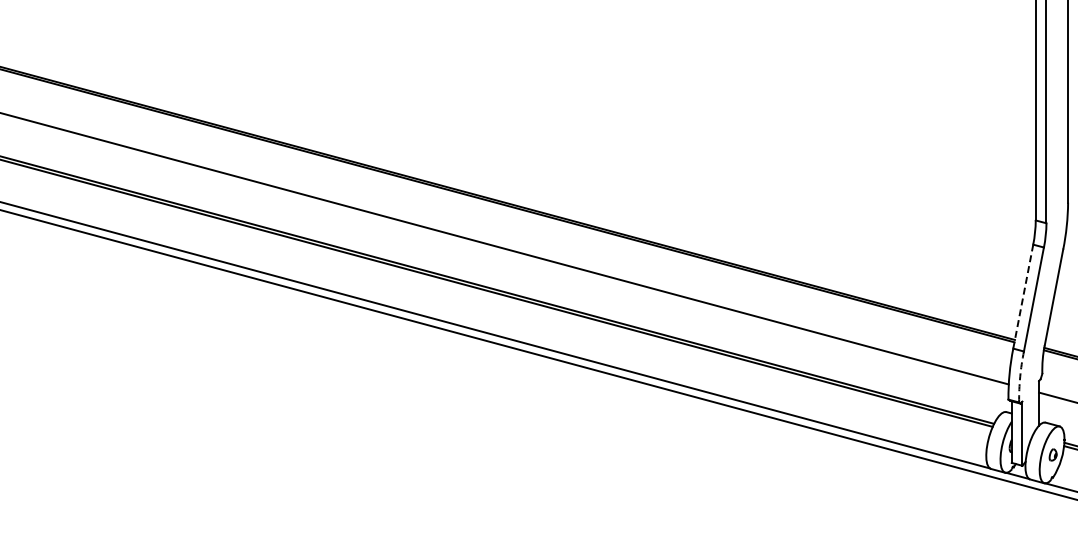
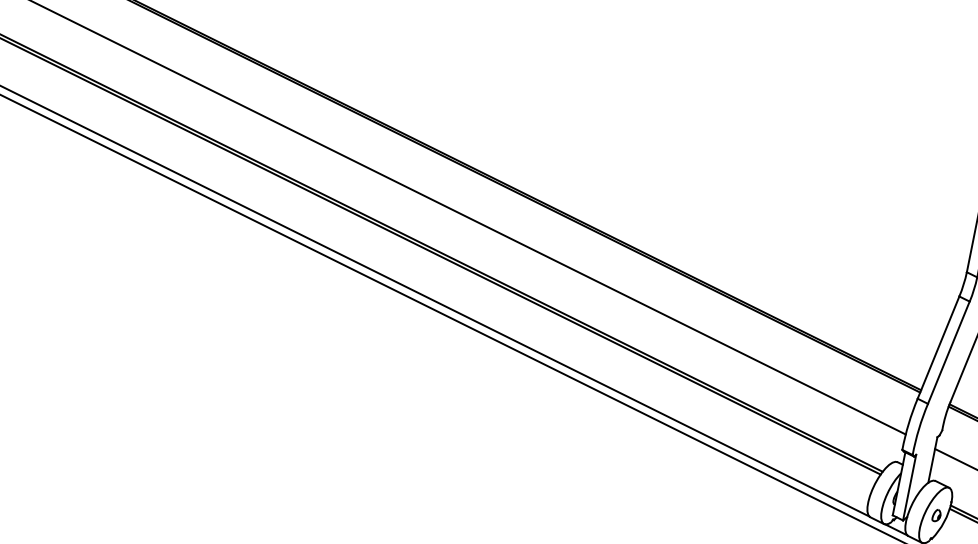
line: (1023, 296) -> (938, 347), dashed -> solid
arc: (1020, 376) -> (919, 428), dashed -> solid

